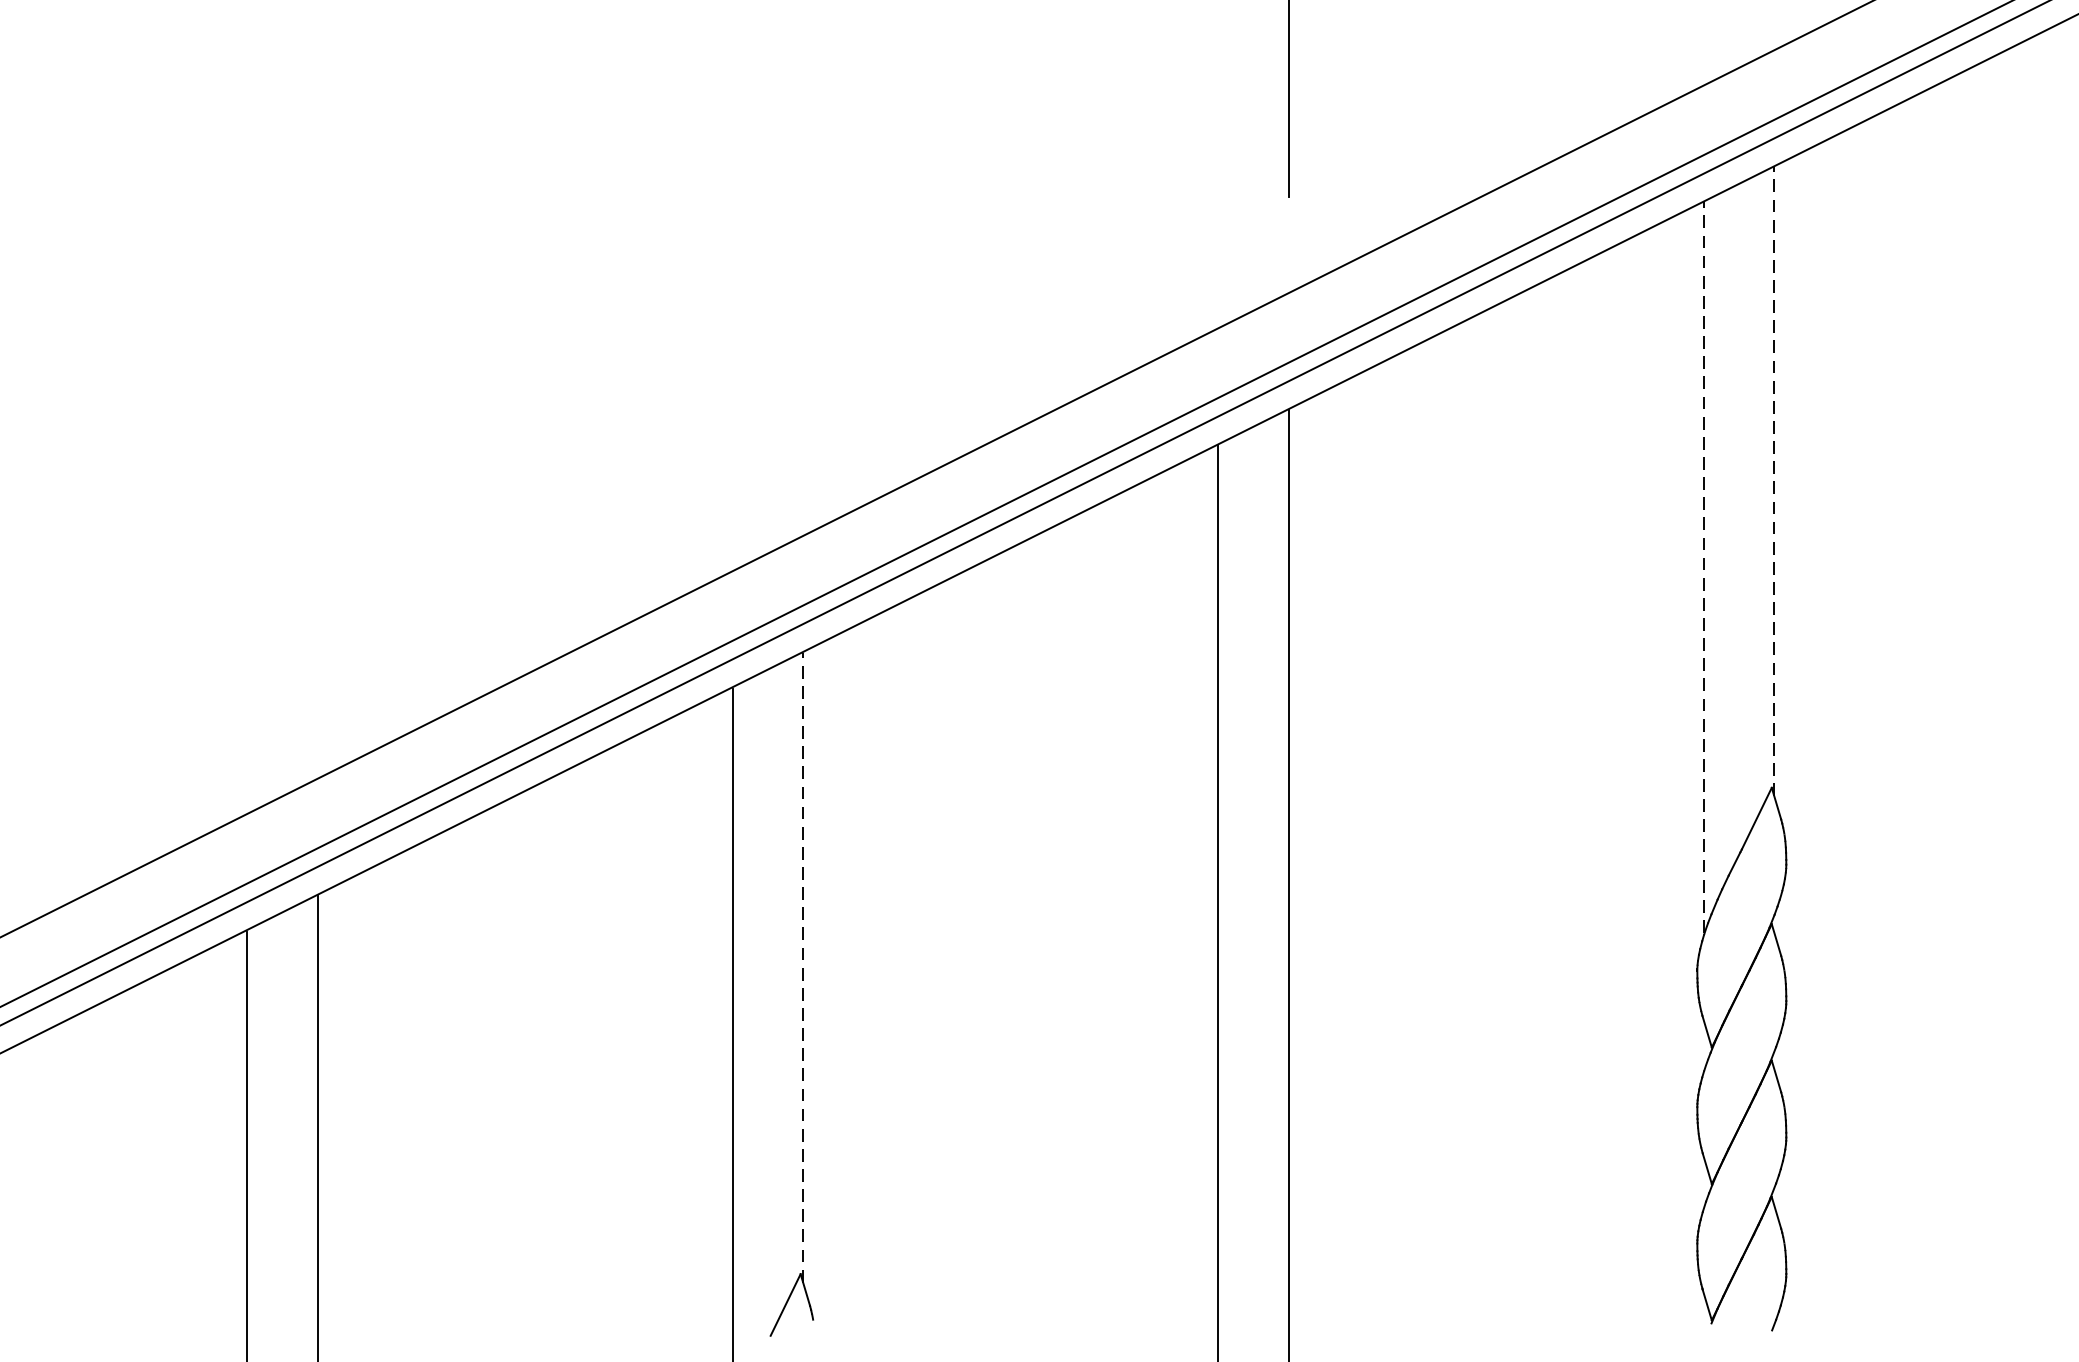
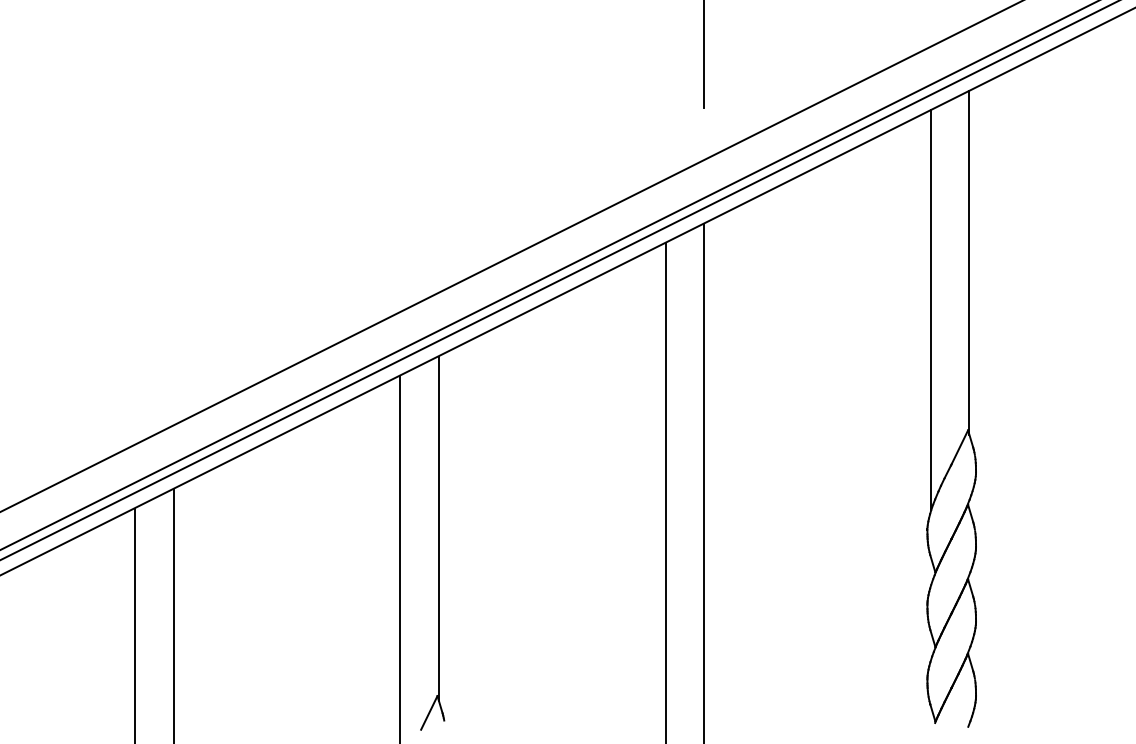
line: (1774, 482) -> (969, 263), dashed -> solid
line: (1702, 568) -> (930, 310), dashed -> solid
line: (802, 967) -> (438, 528), dashed -> solid

